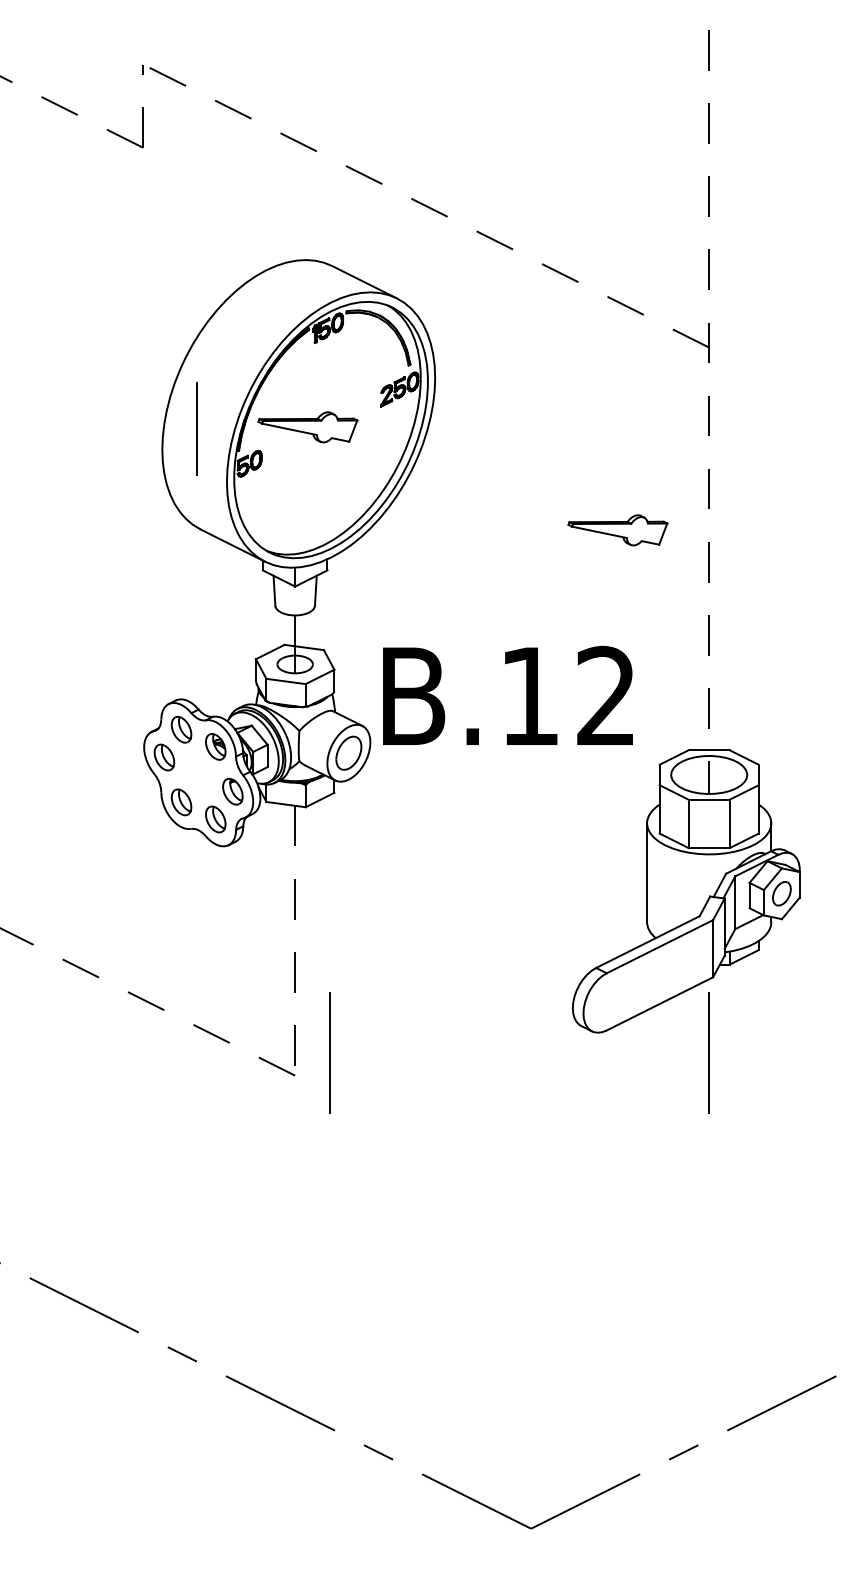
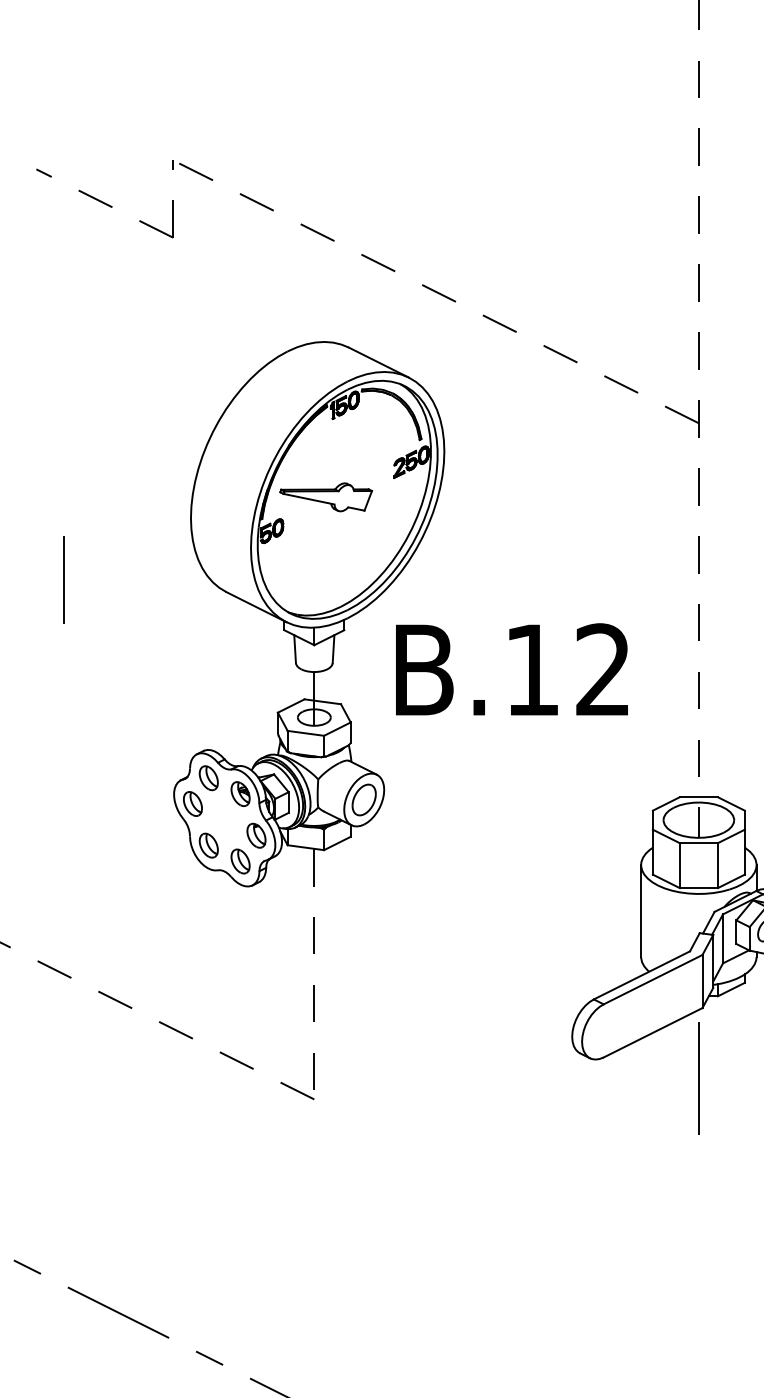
line: (196, 428) -> (63, 579), moved
part: (617, 530) -> (613, 593), removed
text: (507, 694) -> (511, 668), moved
line: (329, 1052) -> (346, 1077), removed

